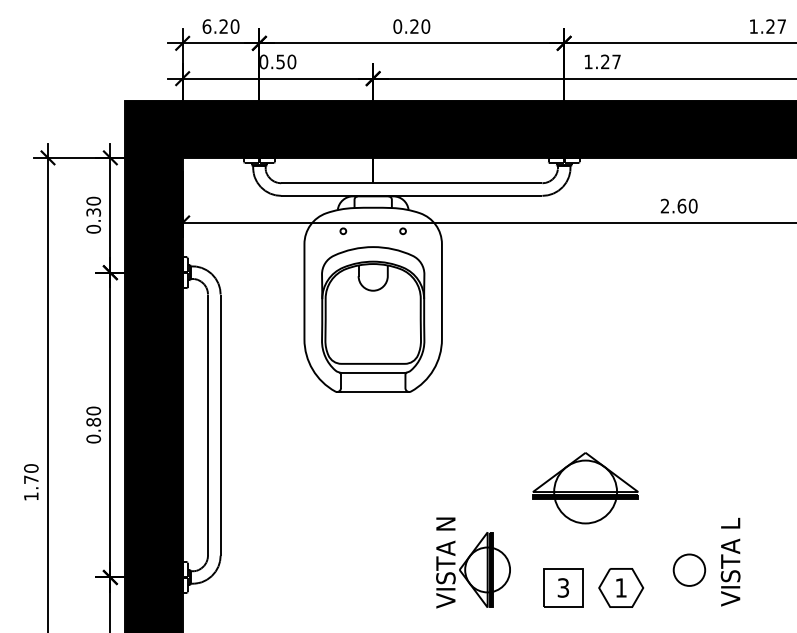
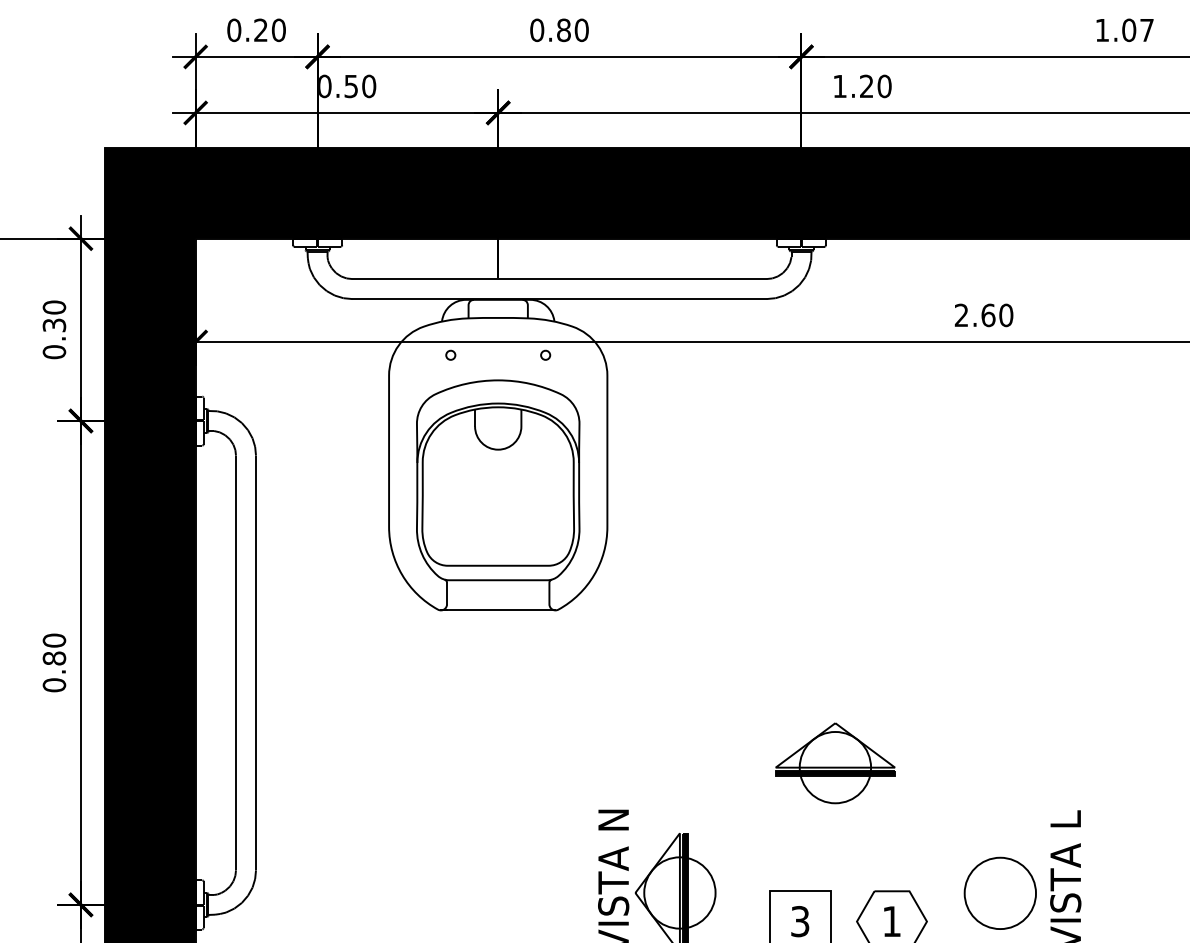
text: (206, 26) -> (233, 30), 6.20 -> 0.20
text: (414, 26) -> (563, 30), 0.20 -> 0.80
text: (770, 26) -> (1129, 30), 1.27 -> 1.07
text: (616, 61) -> (884, 85), 1.27 -> 1.20
part: (585, 488) -> (835, 763), size x0.71
circle: (689, 569) -> (1000, 892), size x1.43

